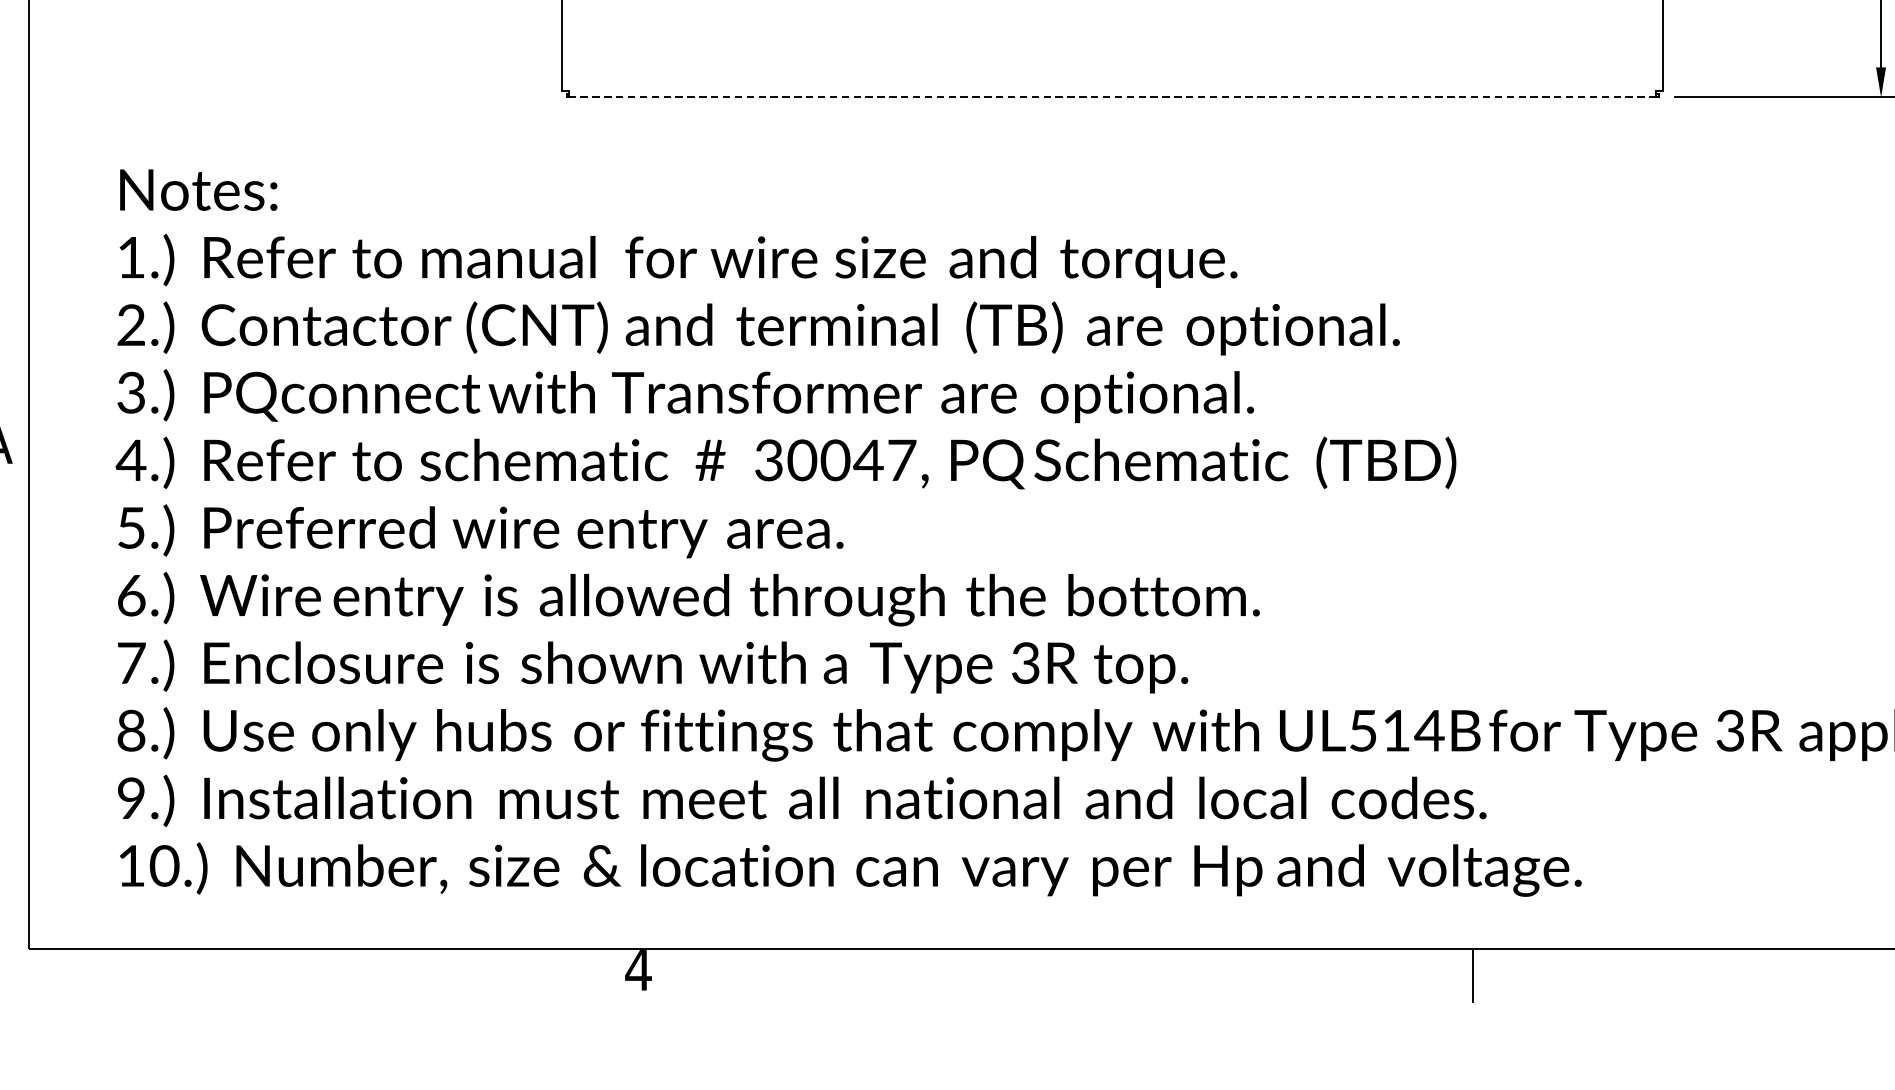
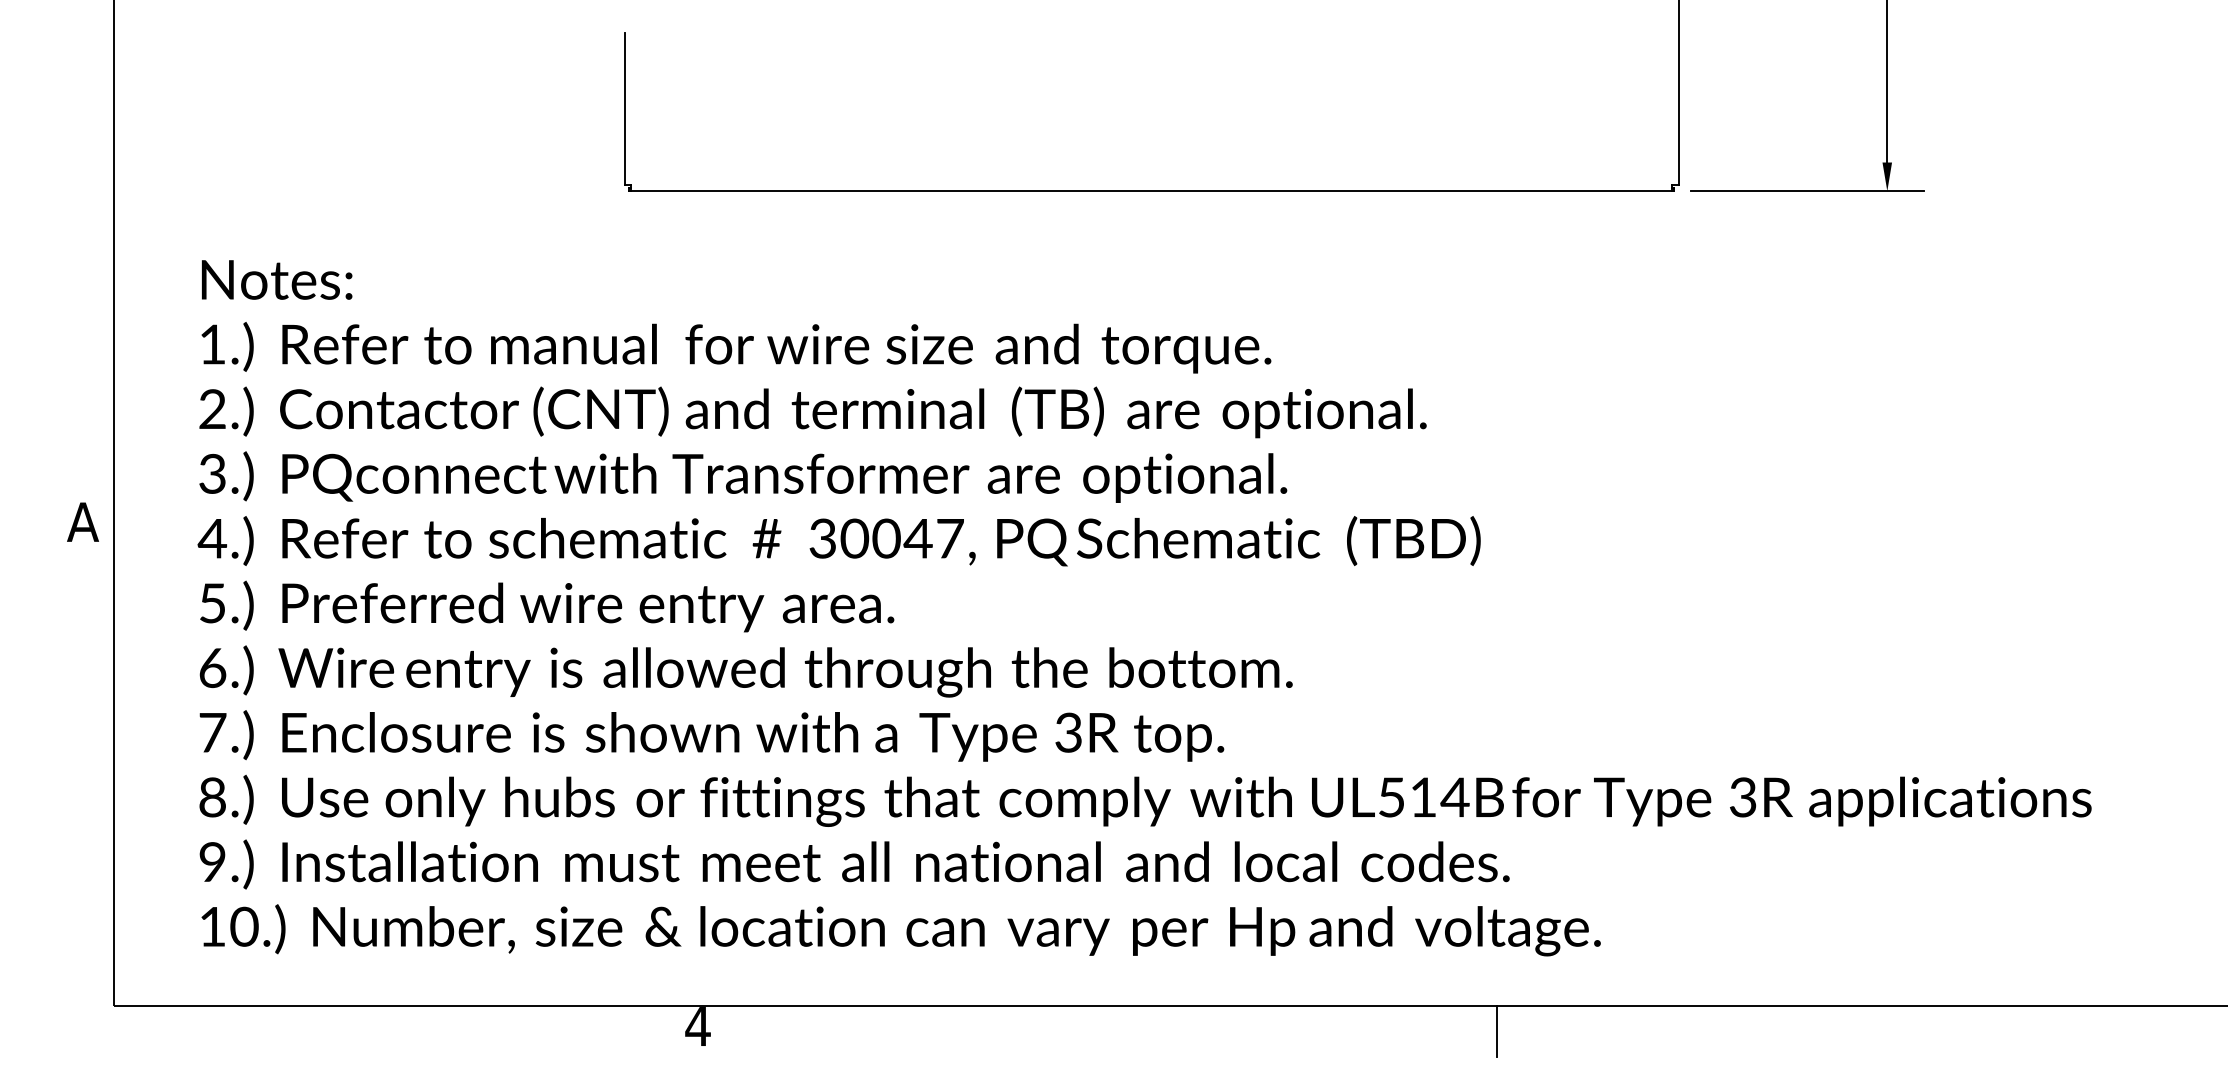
line: (1112, 97) -> (1151, 191), dashed -> solid

